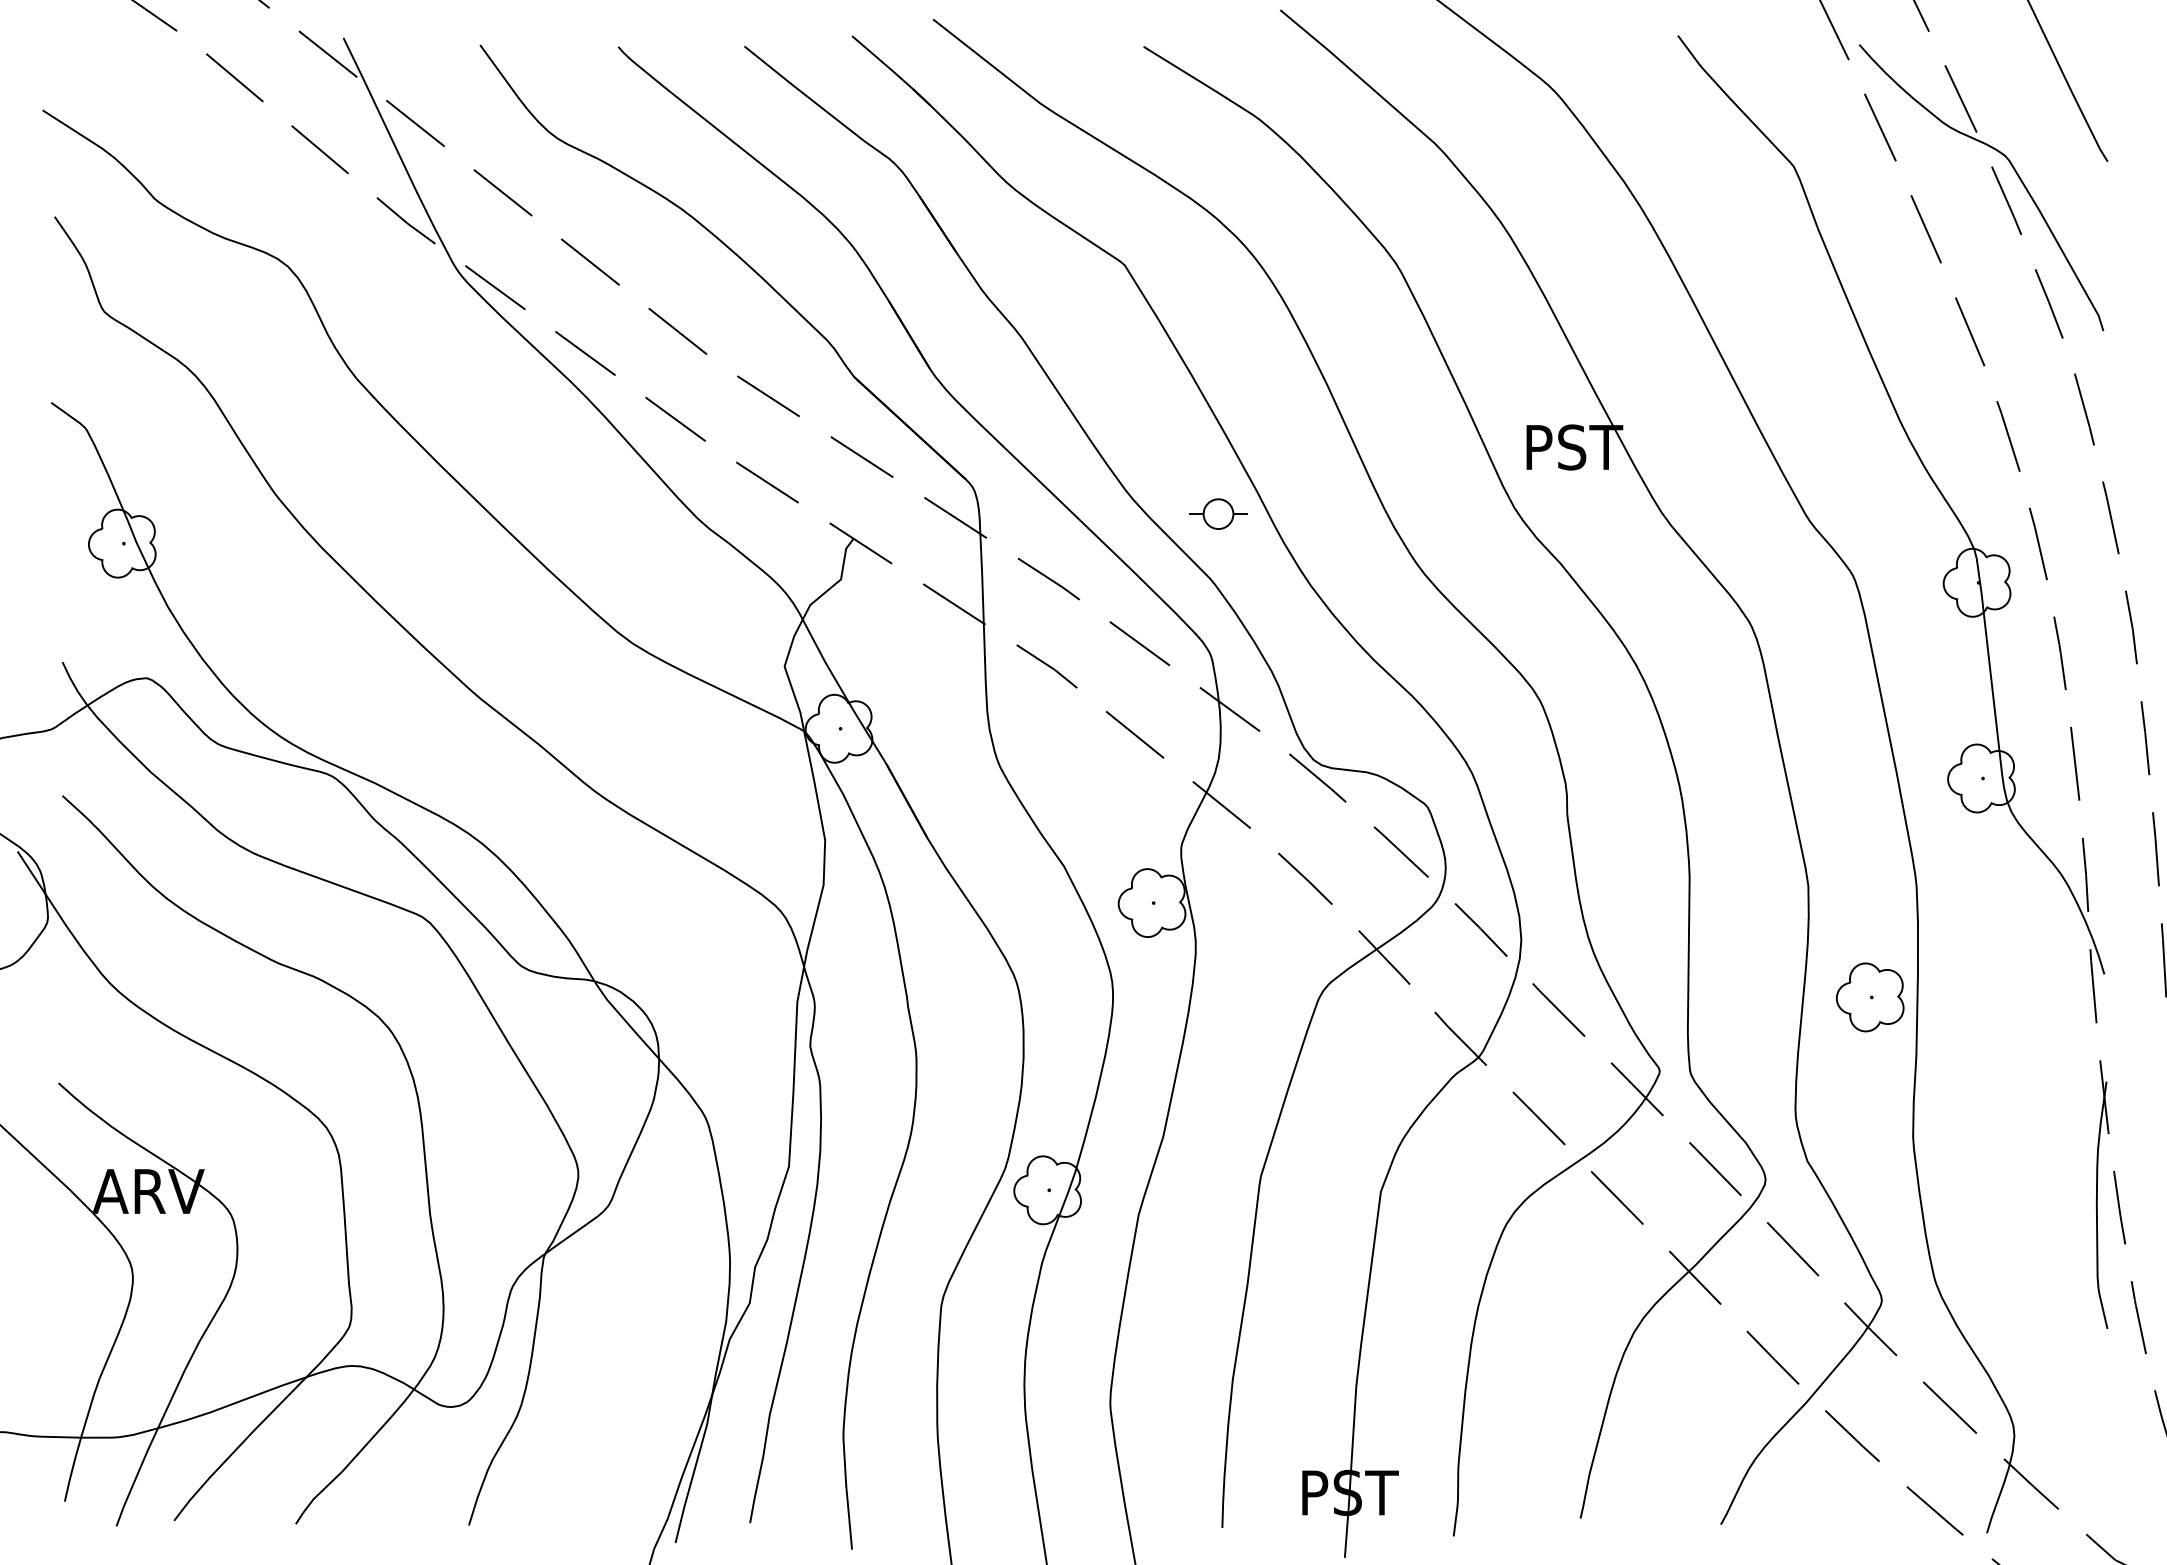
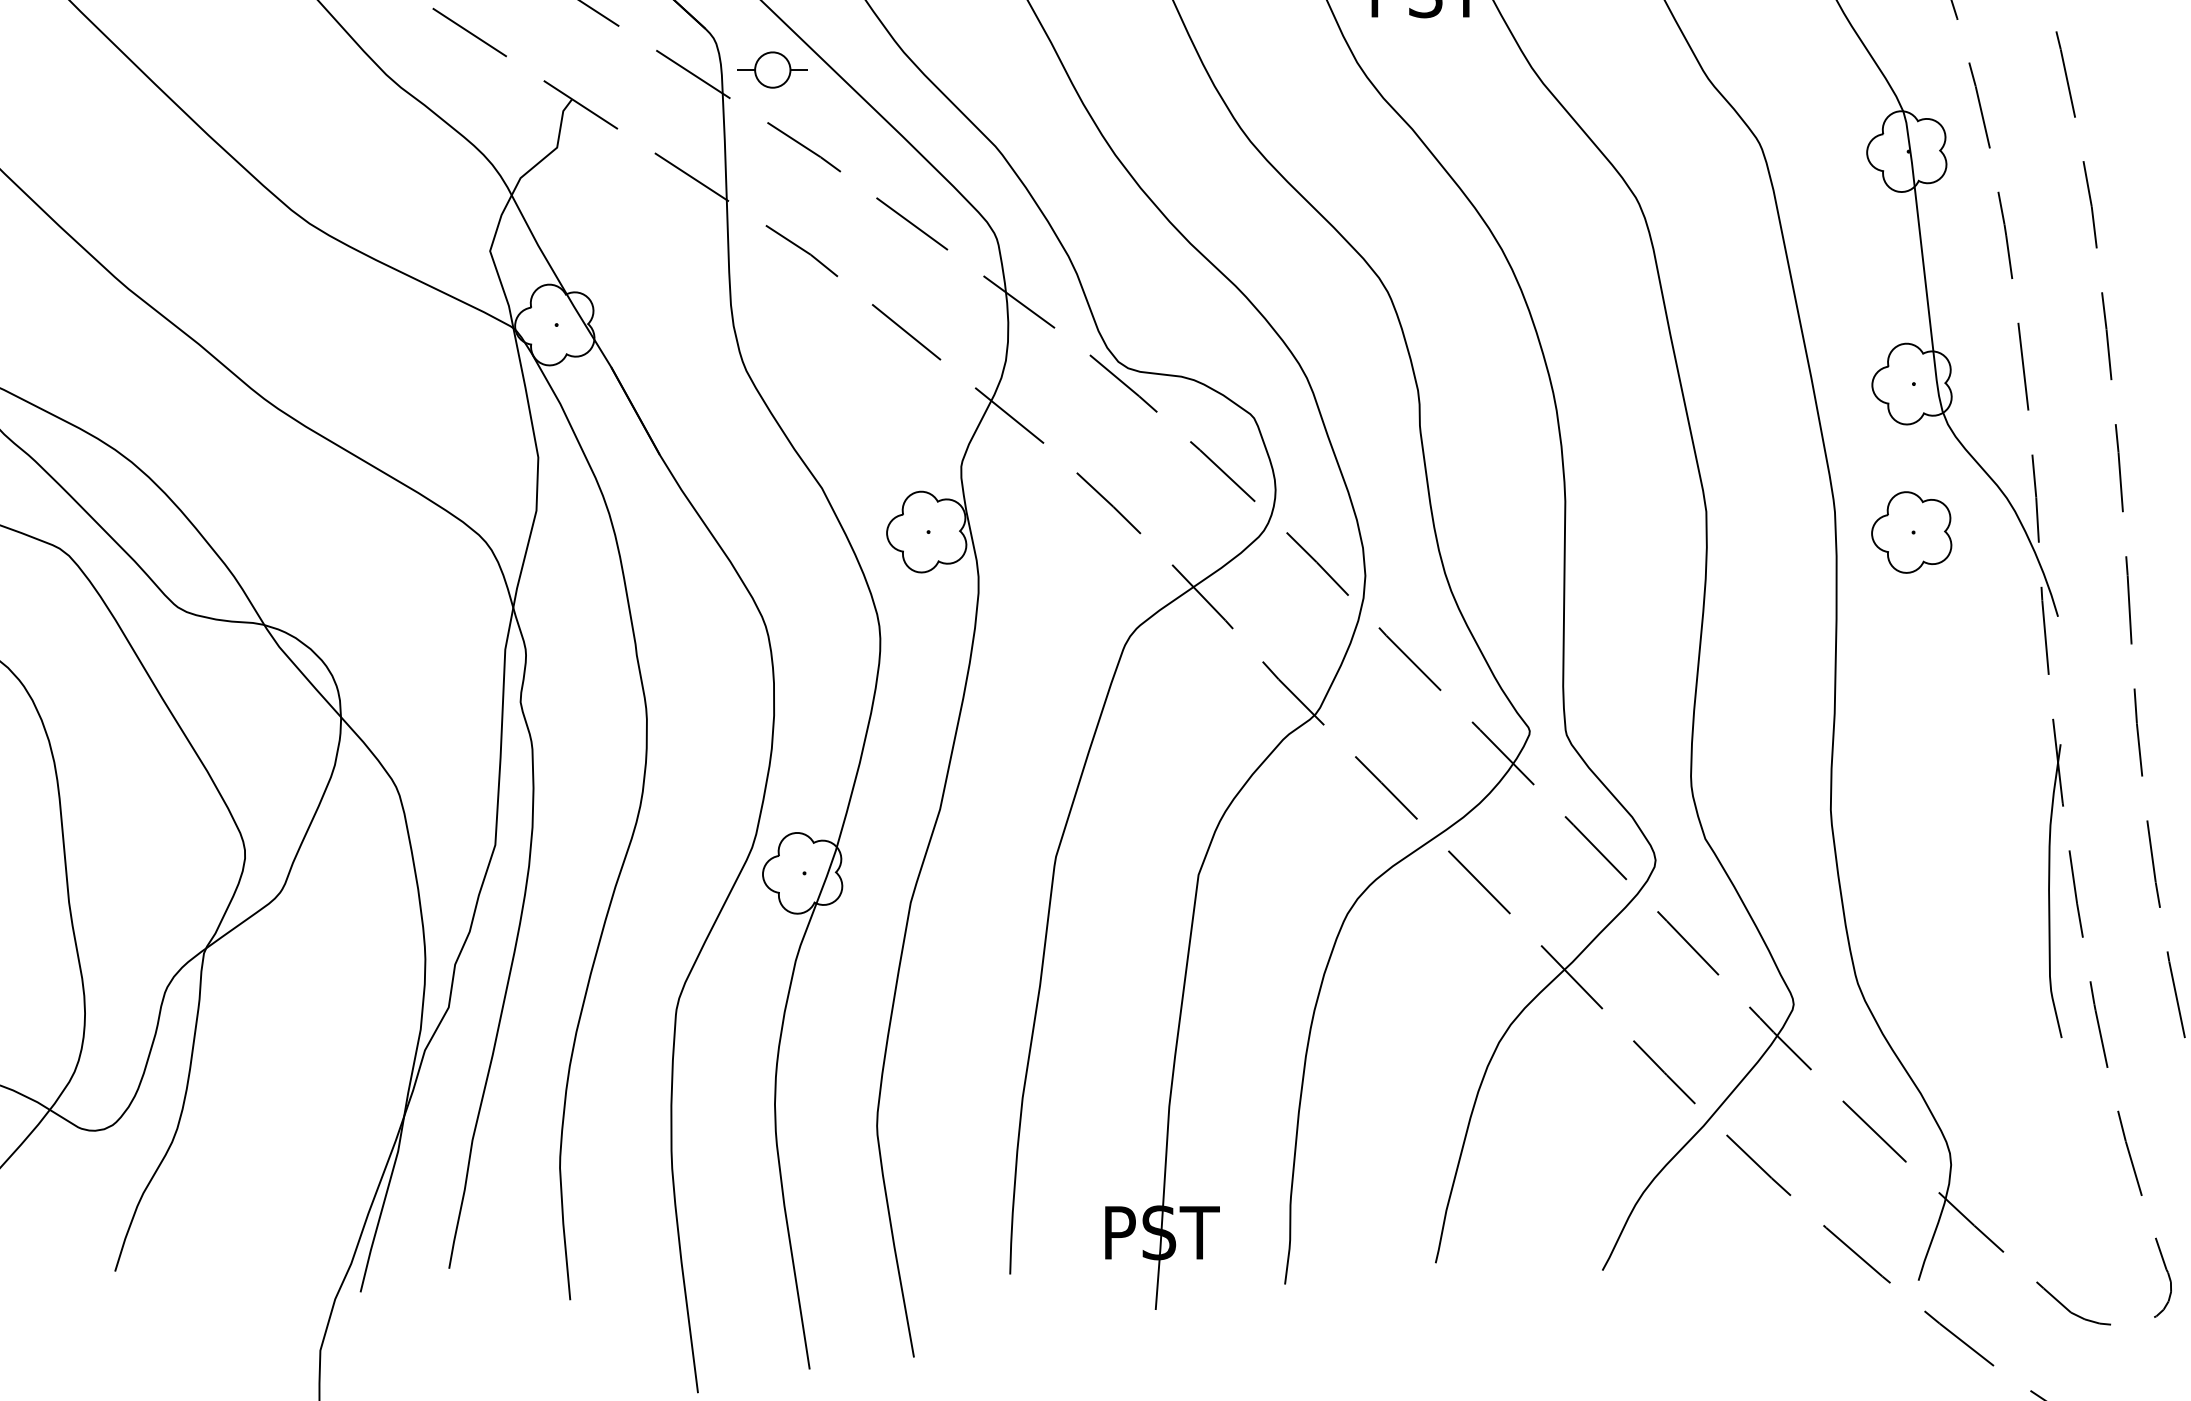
part: (1218, 513) -> (772, 69), moved
part: (1870, 997) -> (1912, 532), moved

